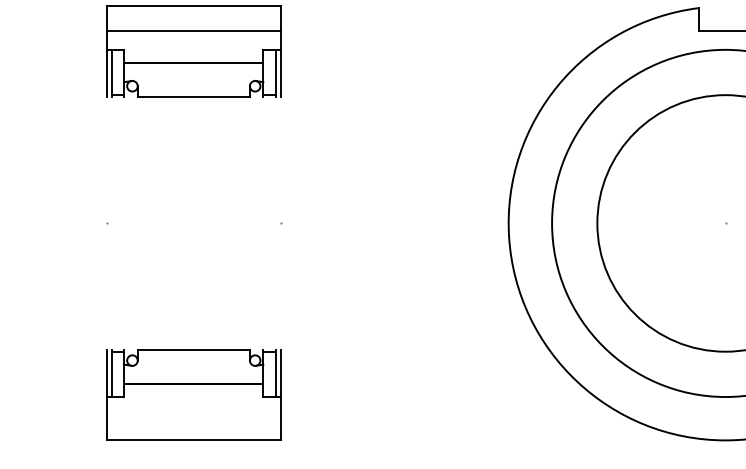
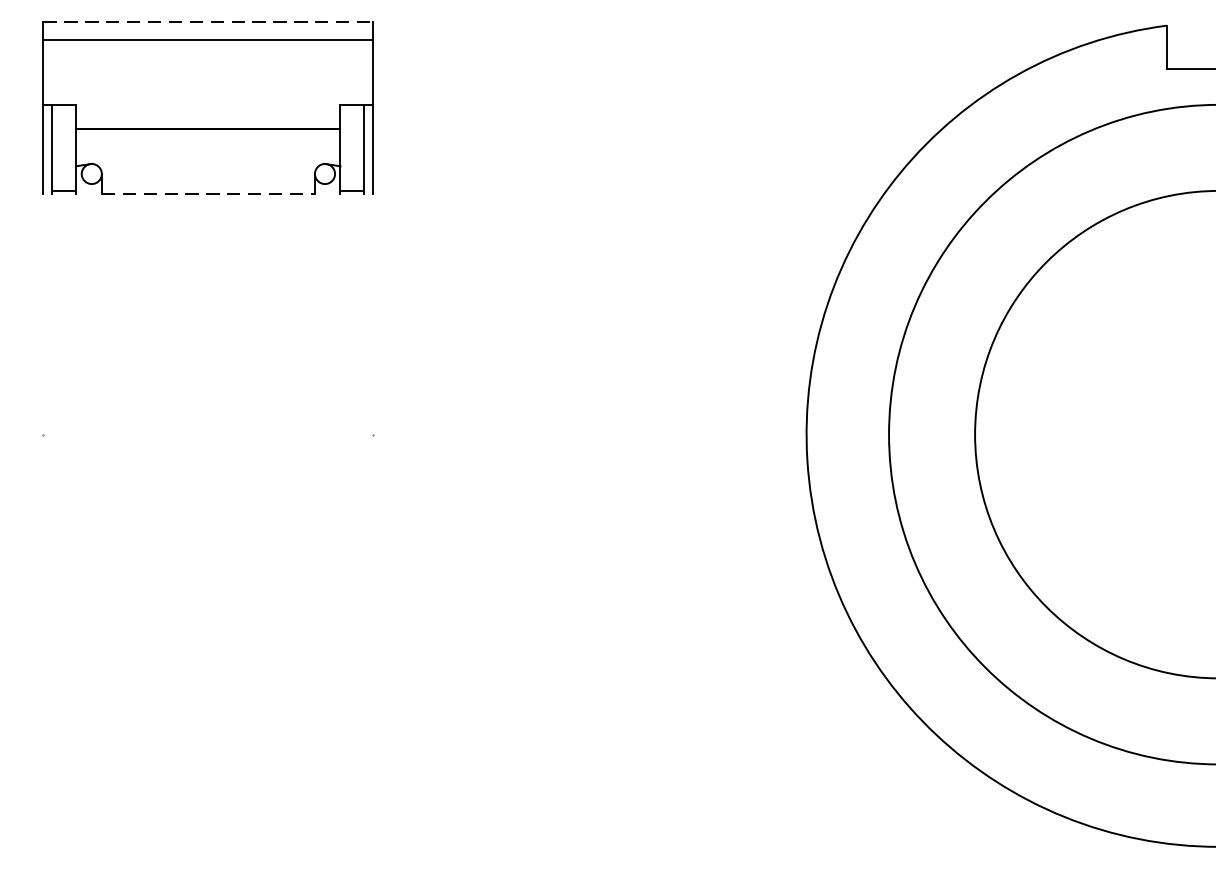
line: (193, 6) -> (207, 22), solid -> dashed
line: (193, 30) -> (207, 39), moved
line: (194, 96) -> (209, 193), solid -> dashed
part: (193, 394) -> (207, 759), removed

